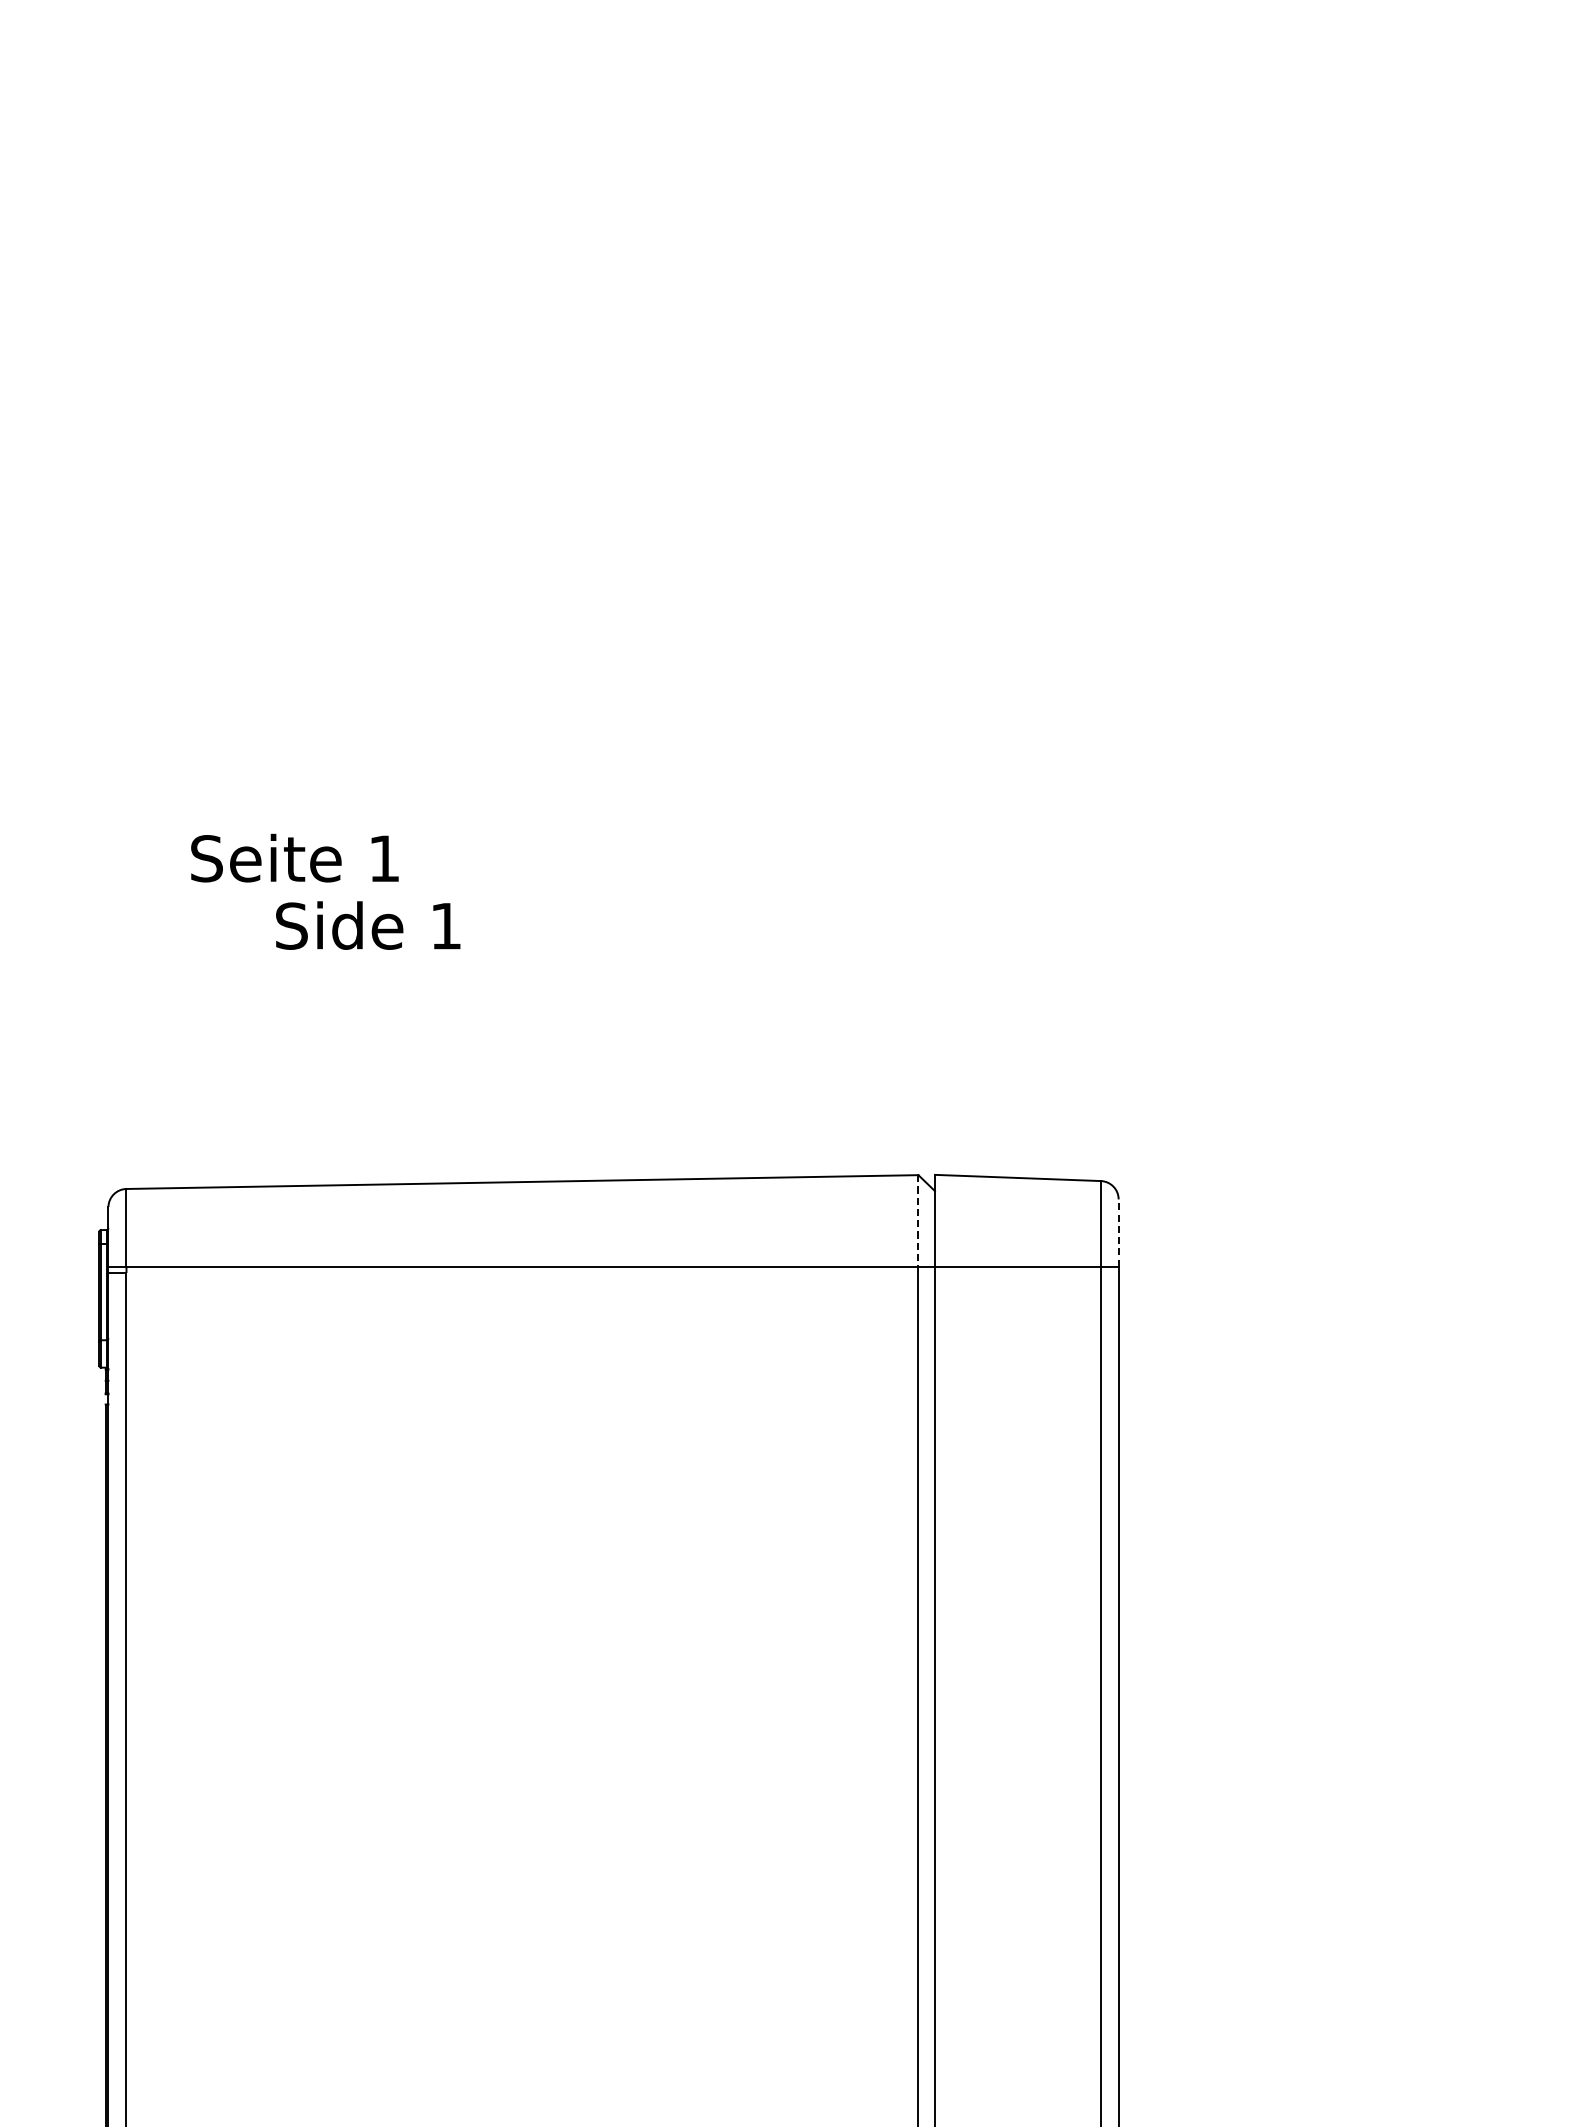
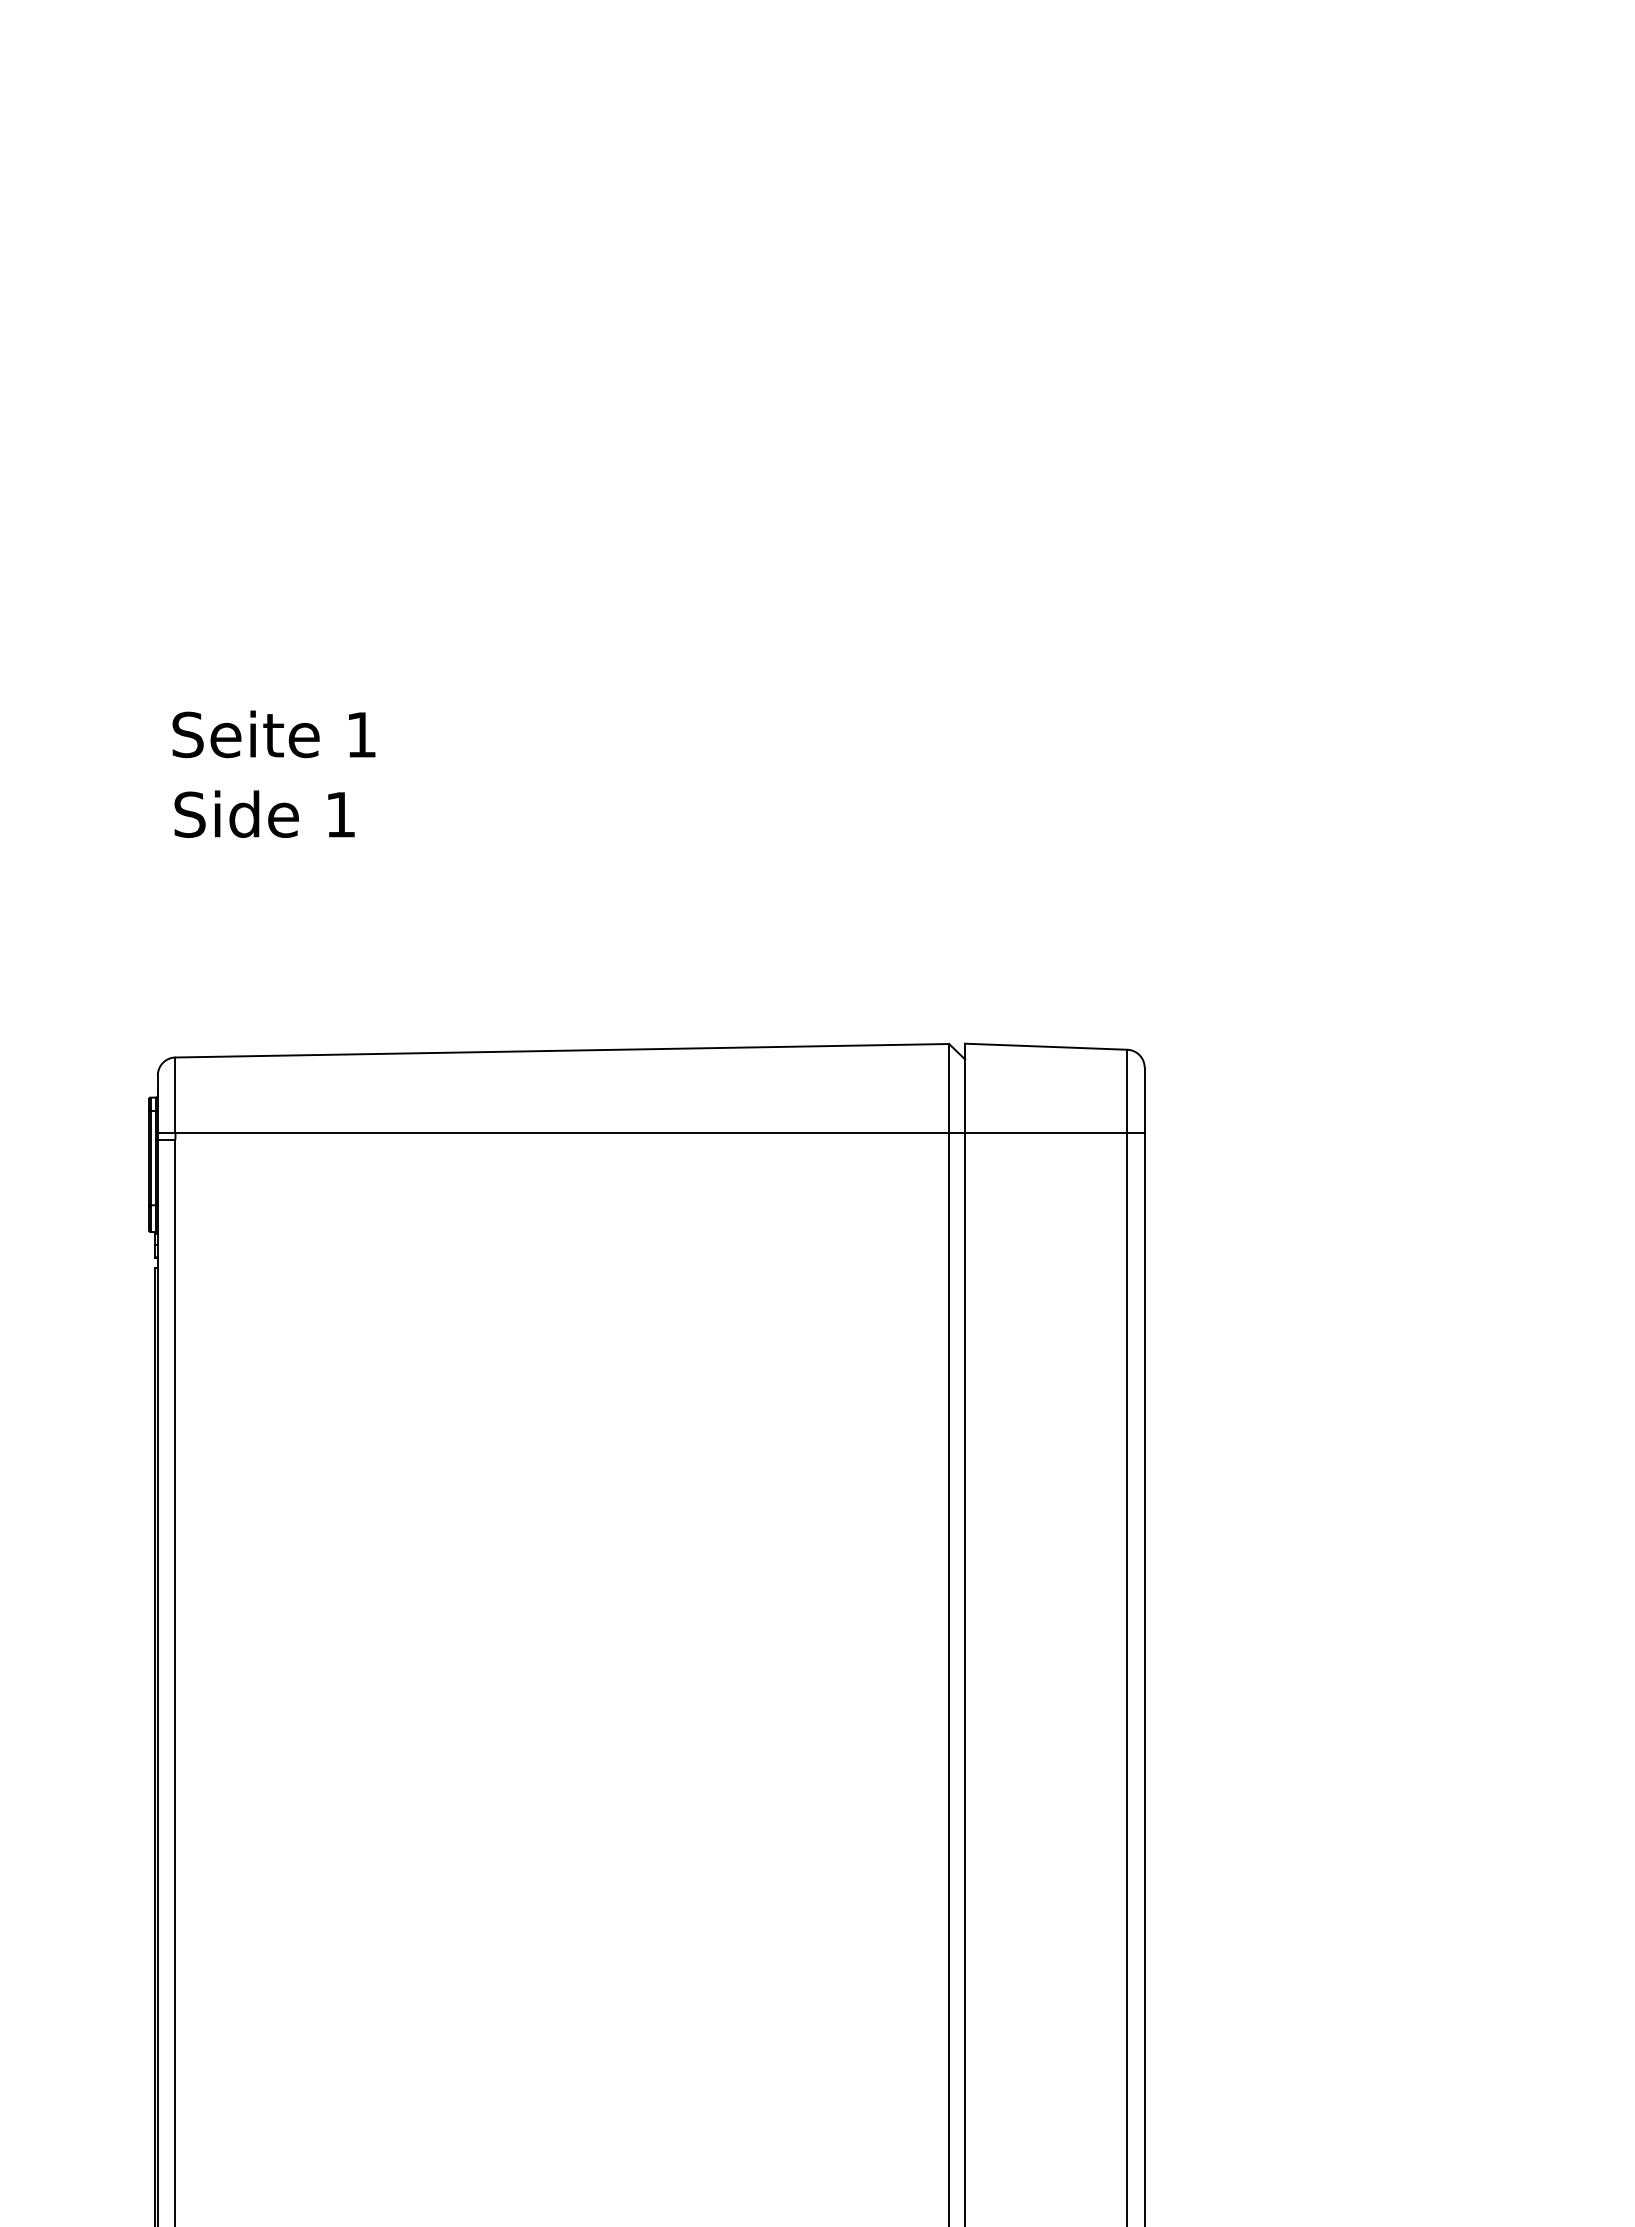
text: (294, 858) -> (273, 734), moved
text: (368, 924) -> (264, 813), moved
line: (918, 1220) -> (949, 1088), dashed -> solid
line: (1118, 1233) -> (1144, 1100), dashed -> solid

